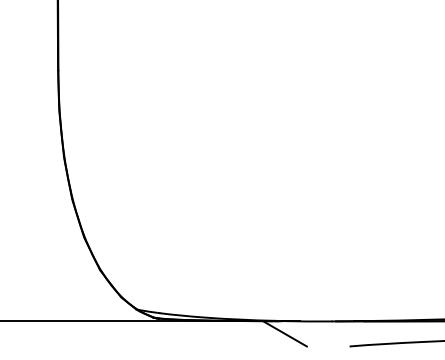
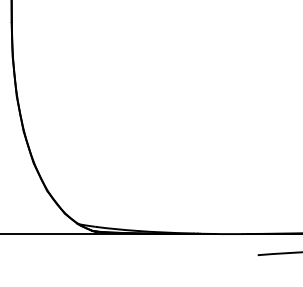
line: (284, 333) -> (202, 244), removed

